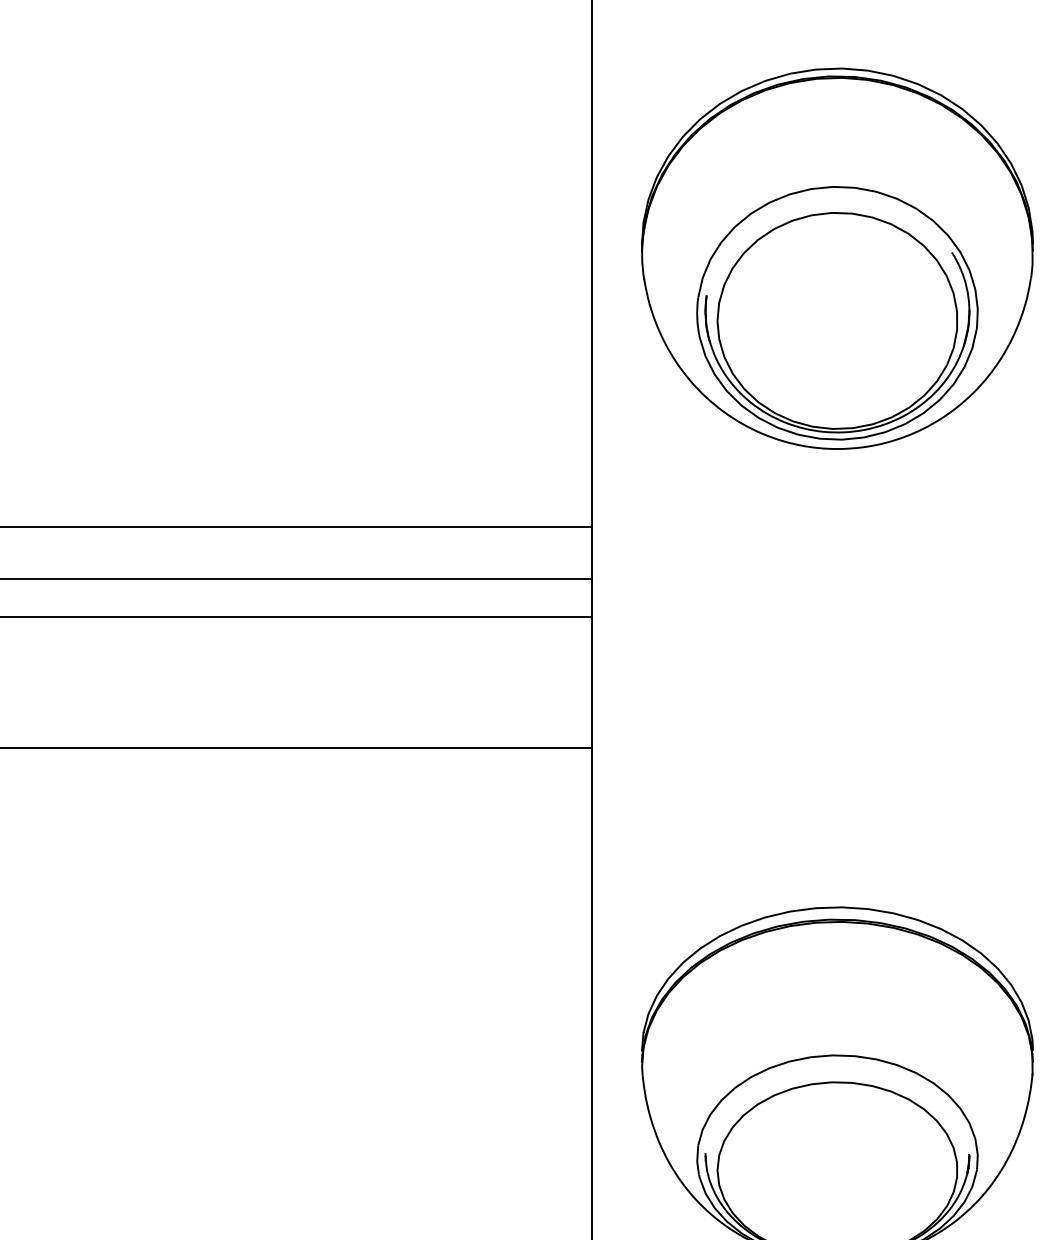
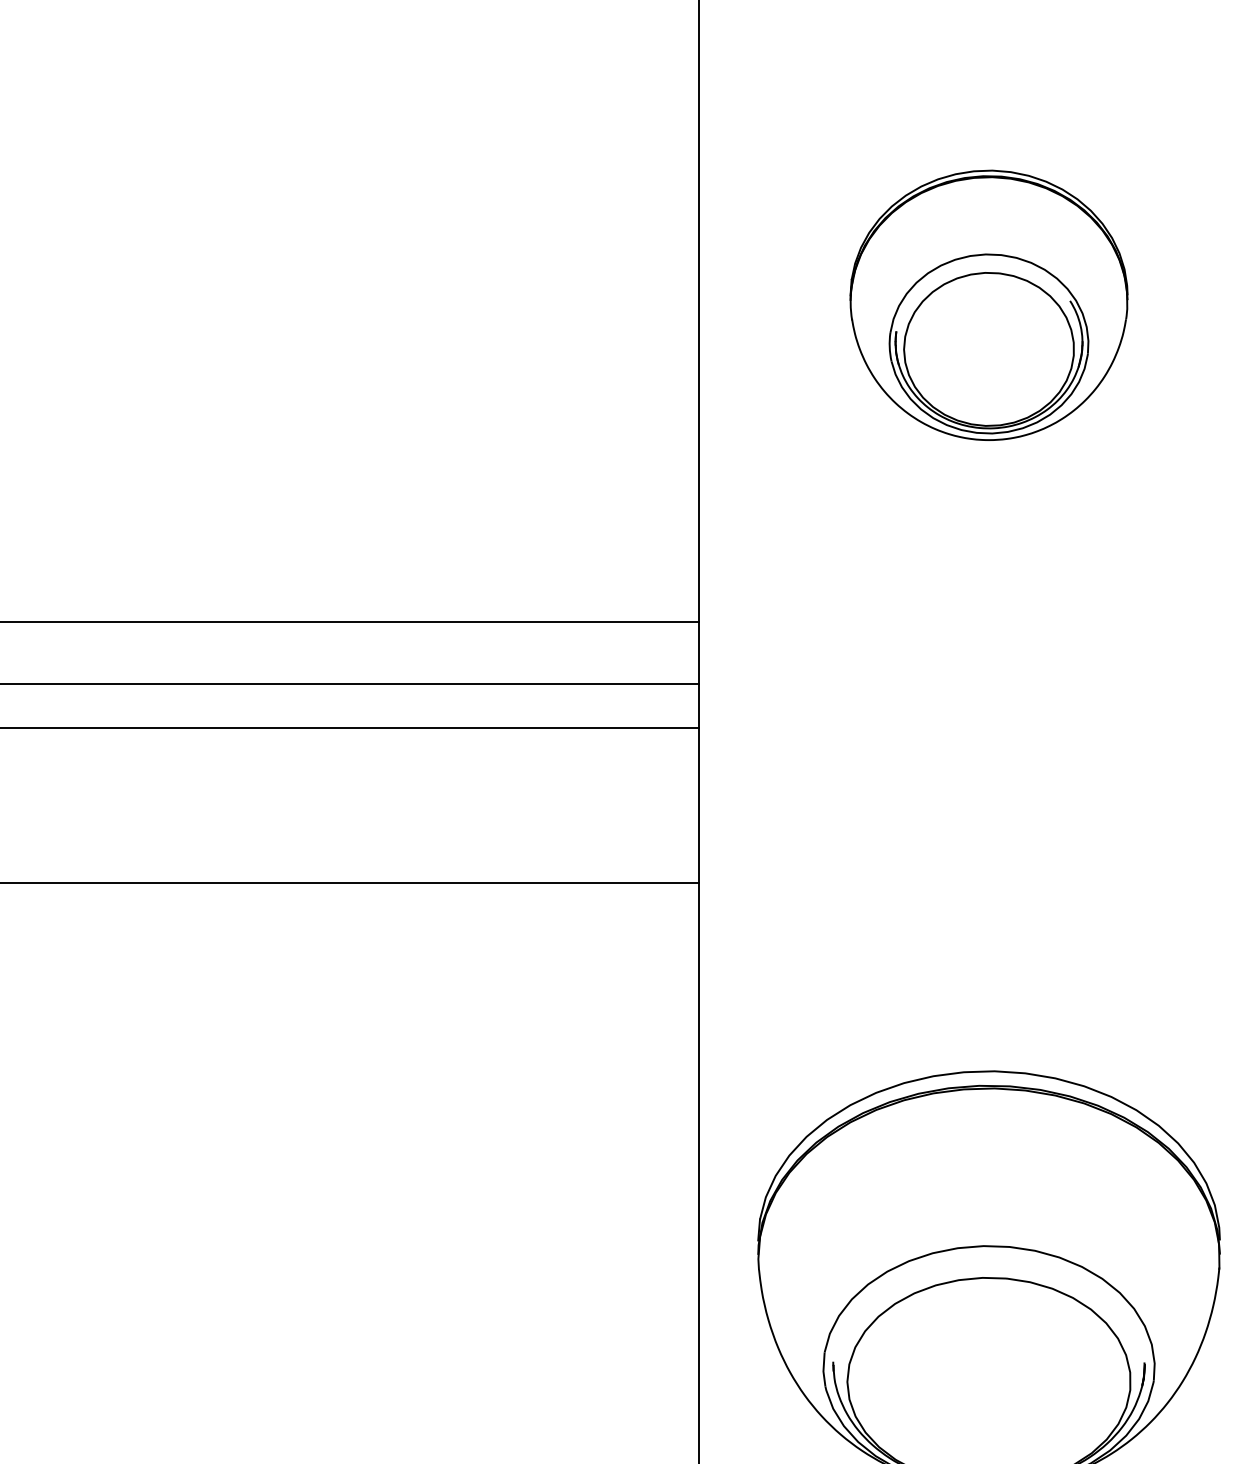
part: (837, 258) -> (989, 305), size x0.6

